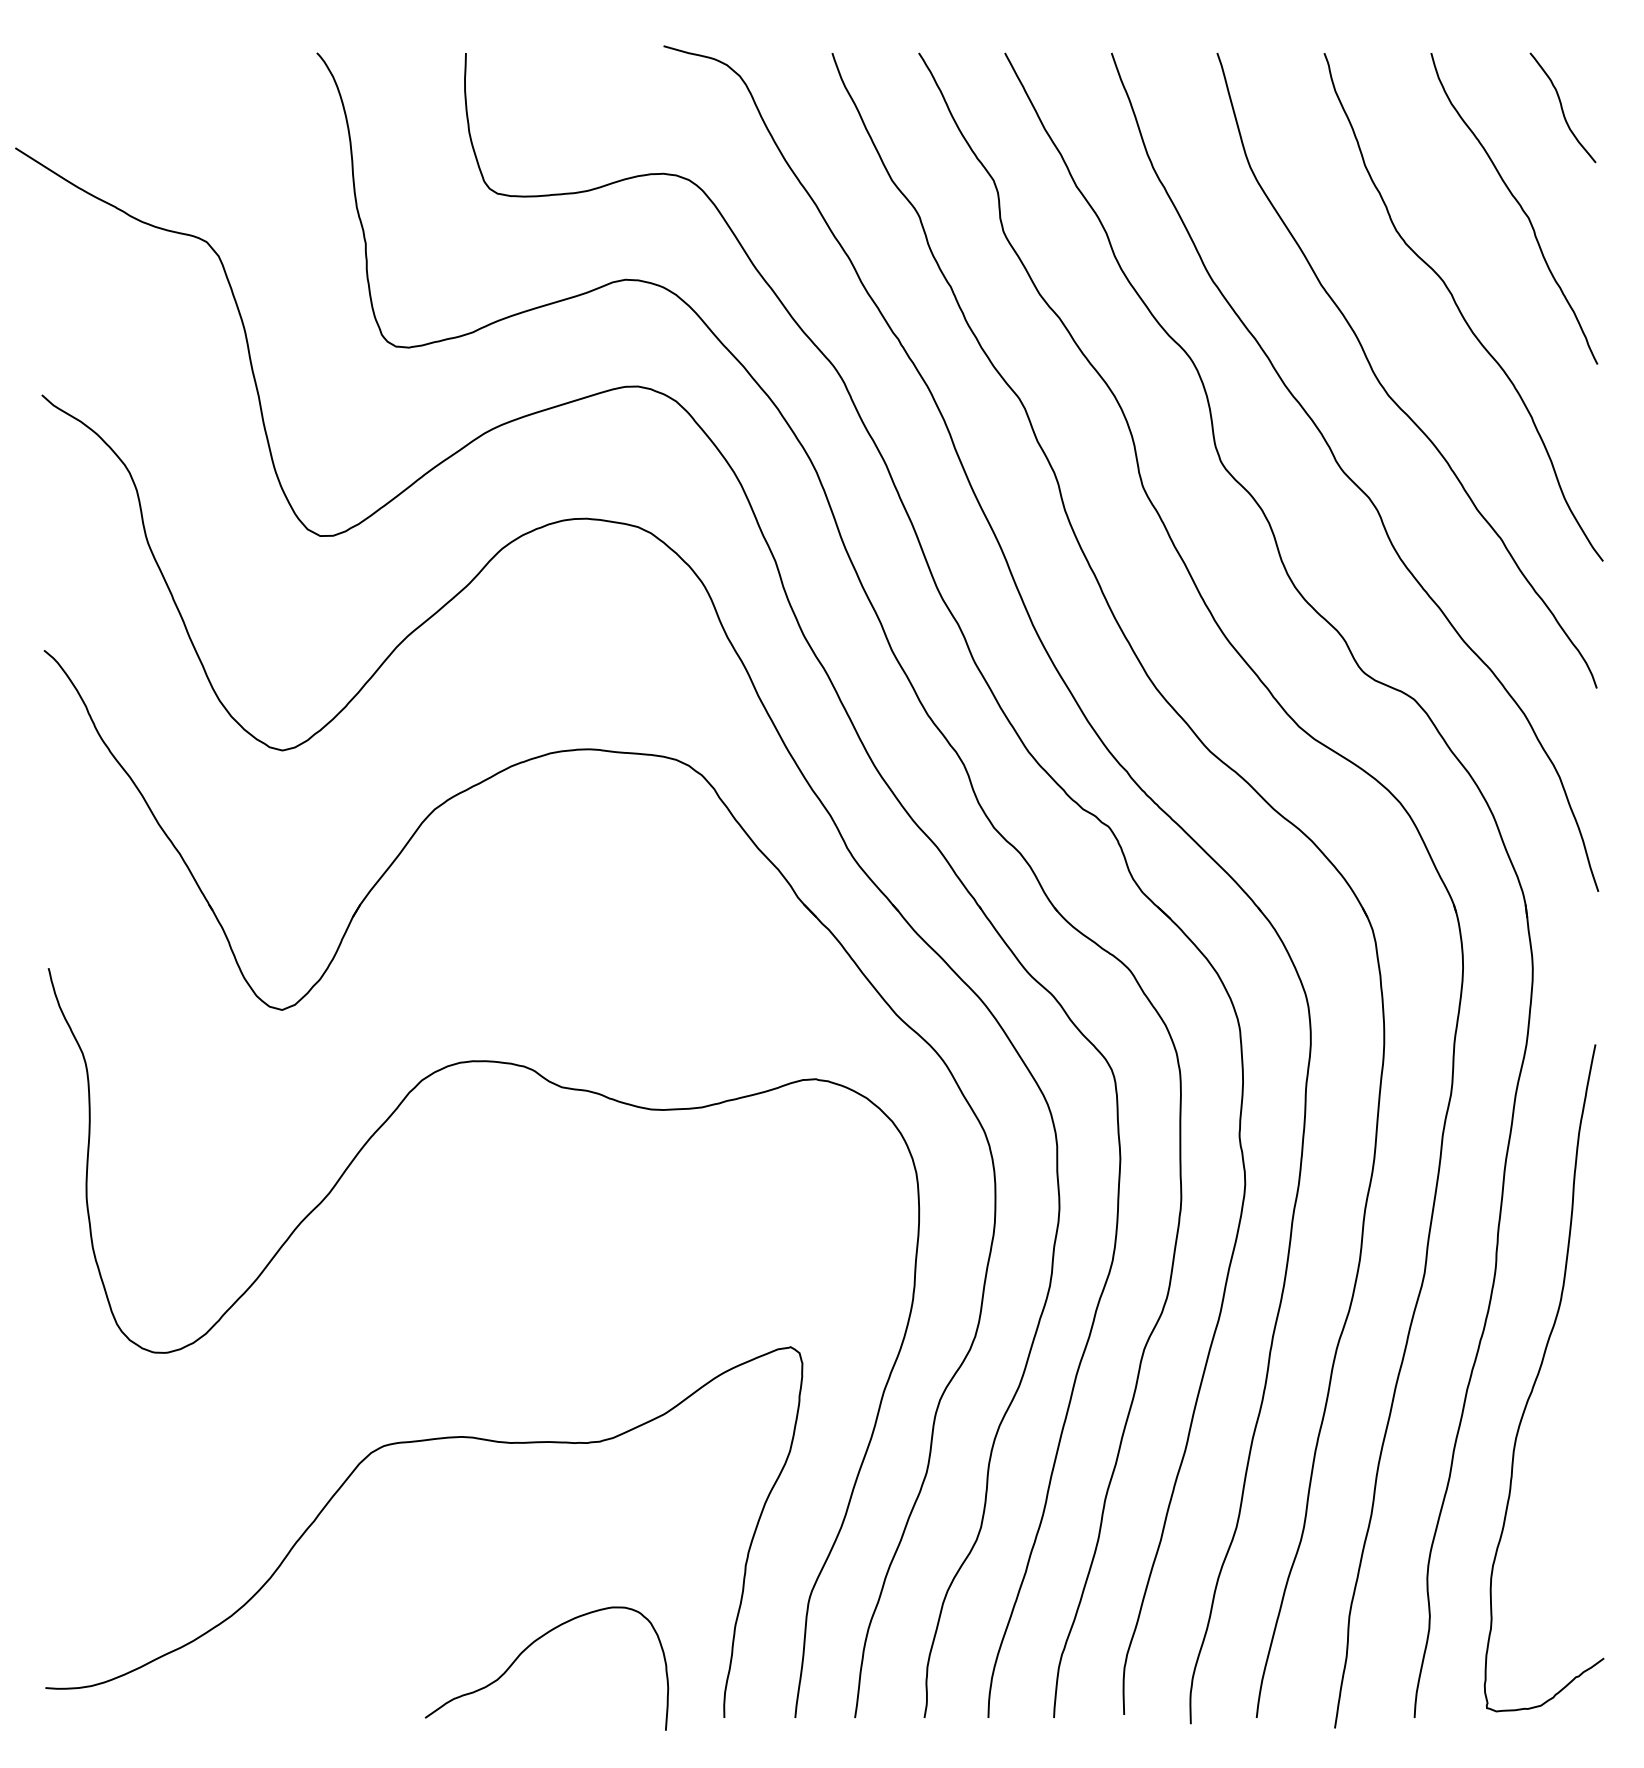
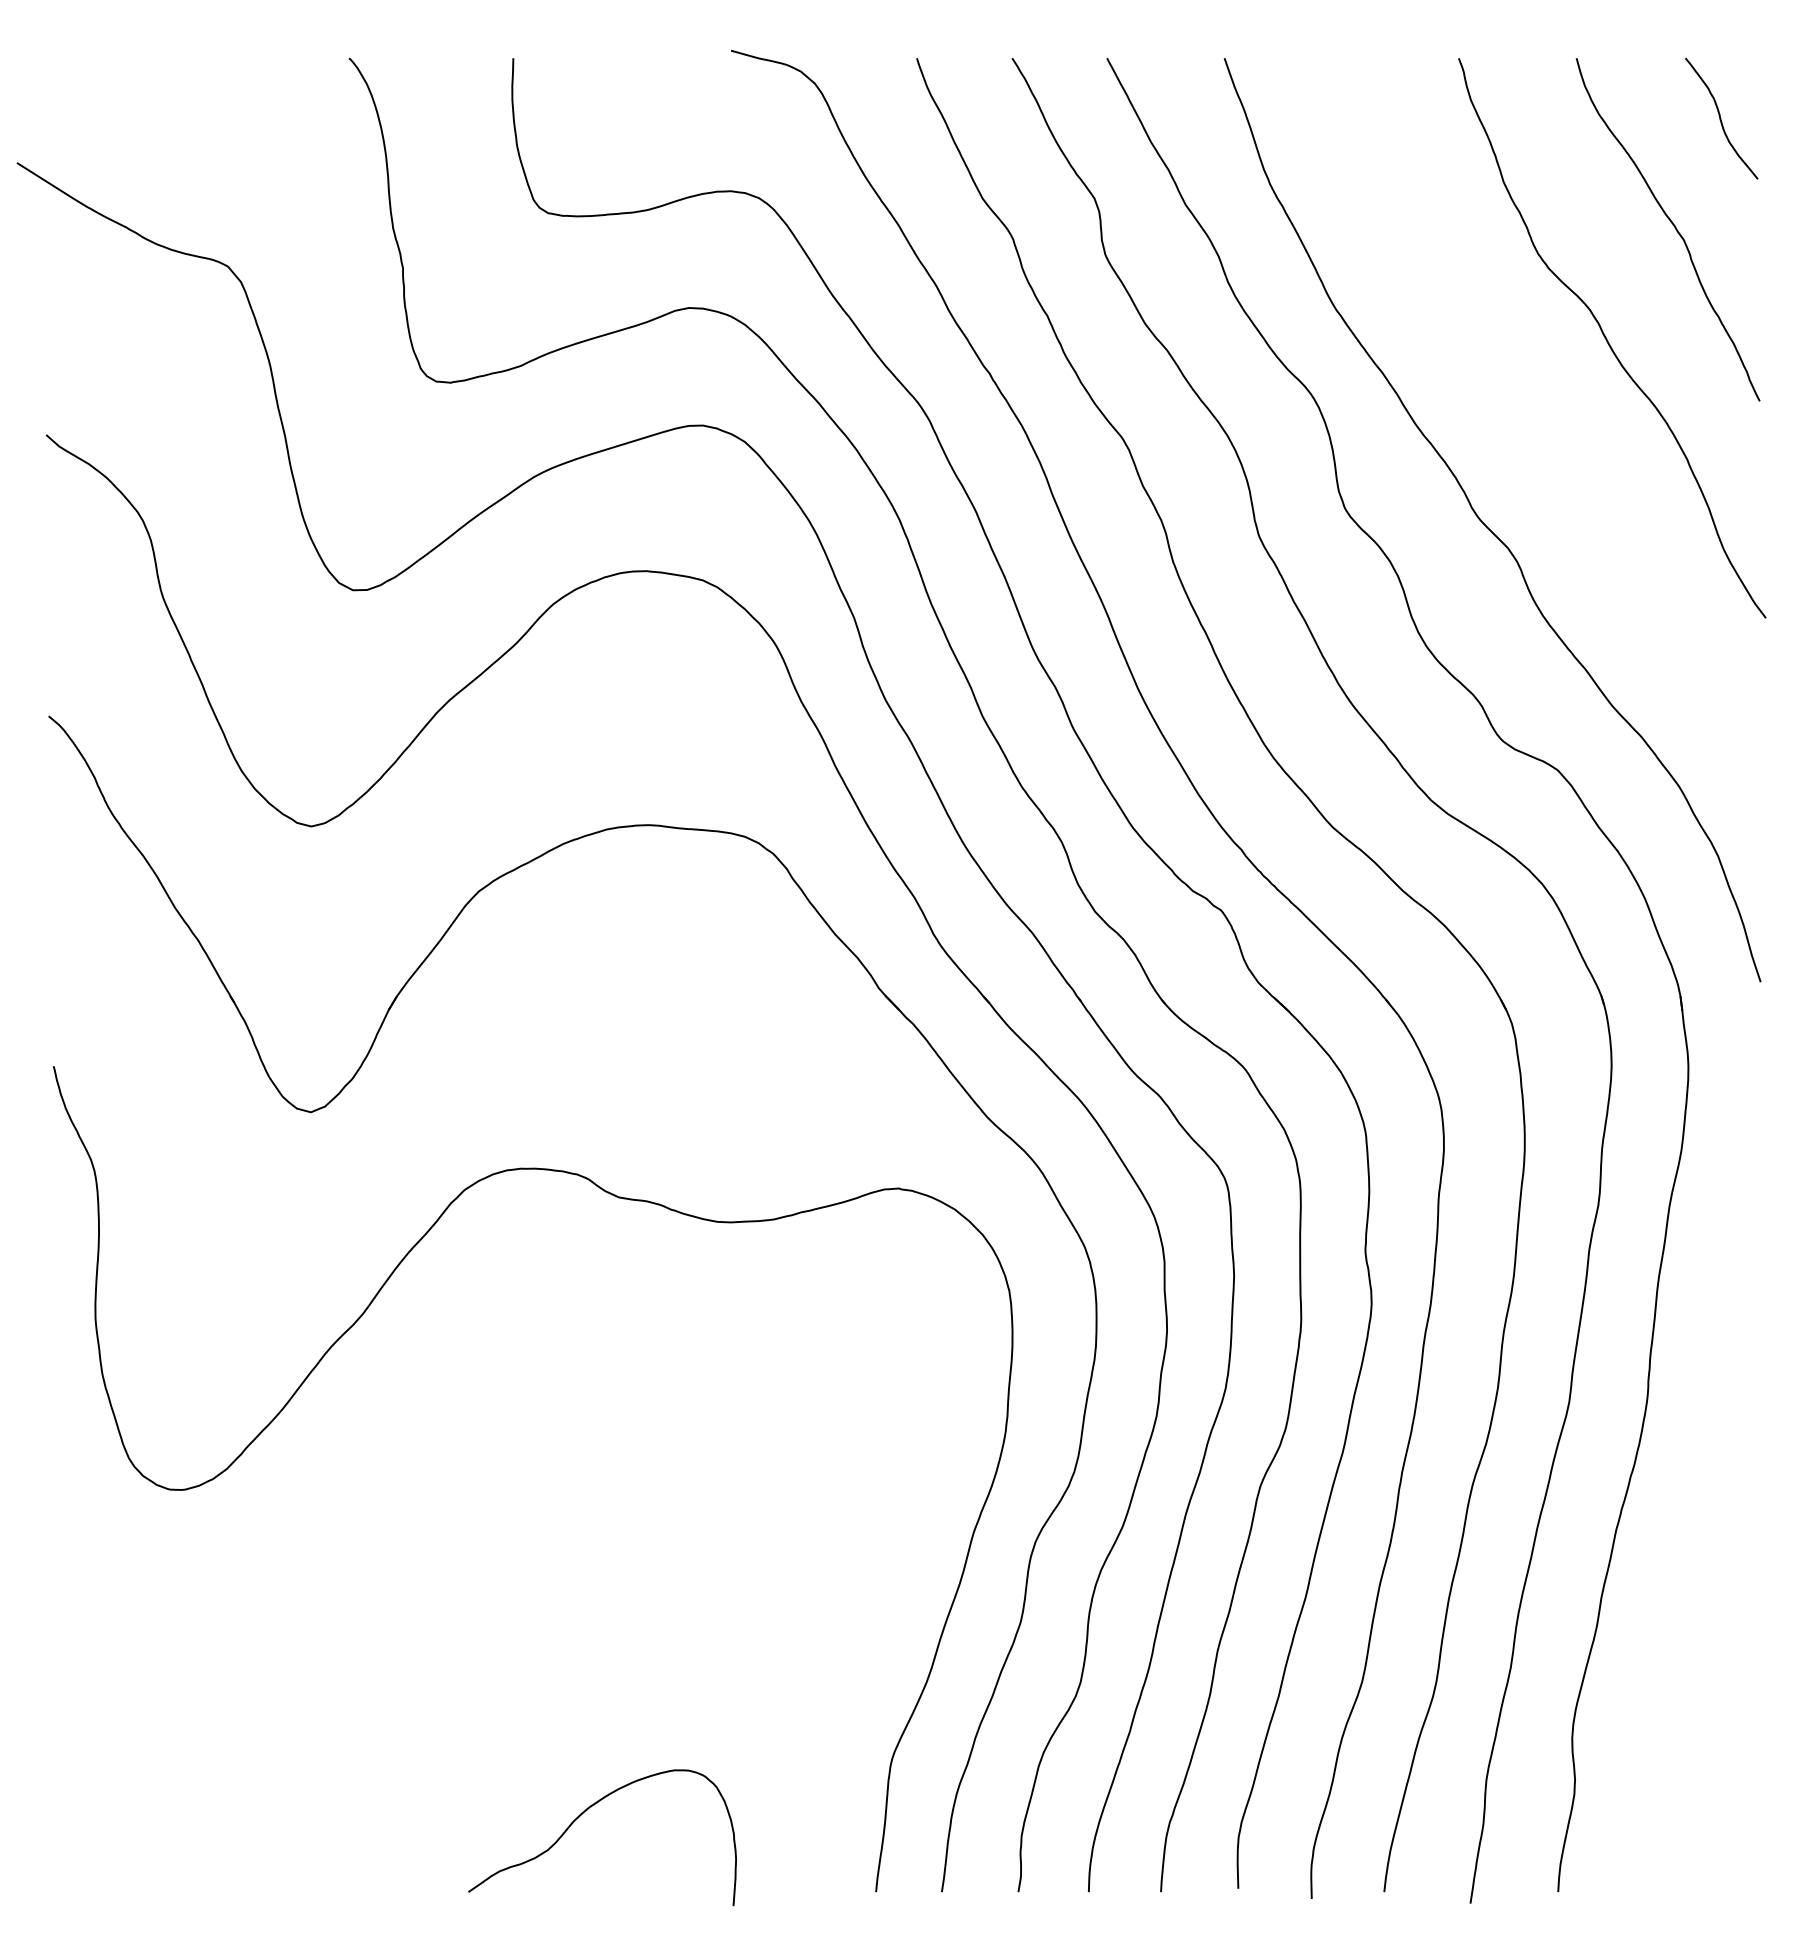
curve: (1383, 385) -> (1523, 424), removed
curve: (1538, 1376) -> (1694, 1516), removed
curve: (417, 1442) -> (459, 1588), removed

